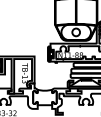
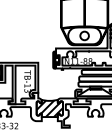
hatch: (44, 97) -> (49, 108), added

